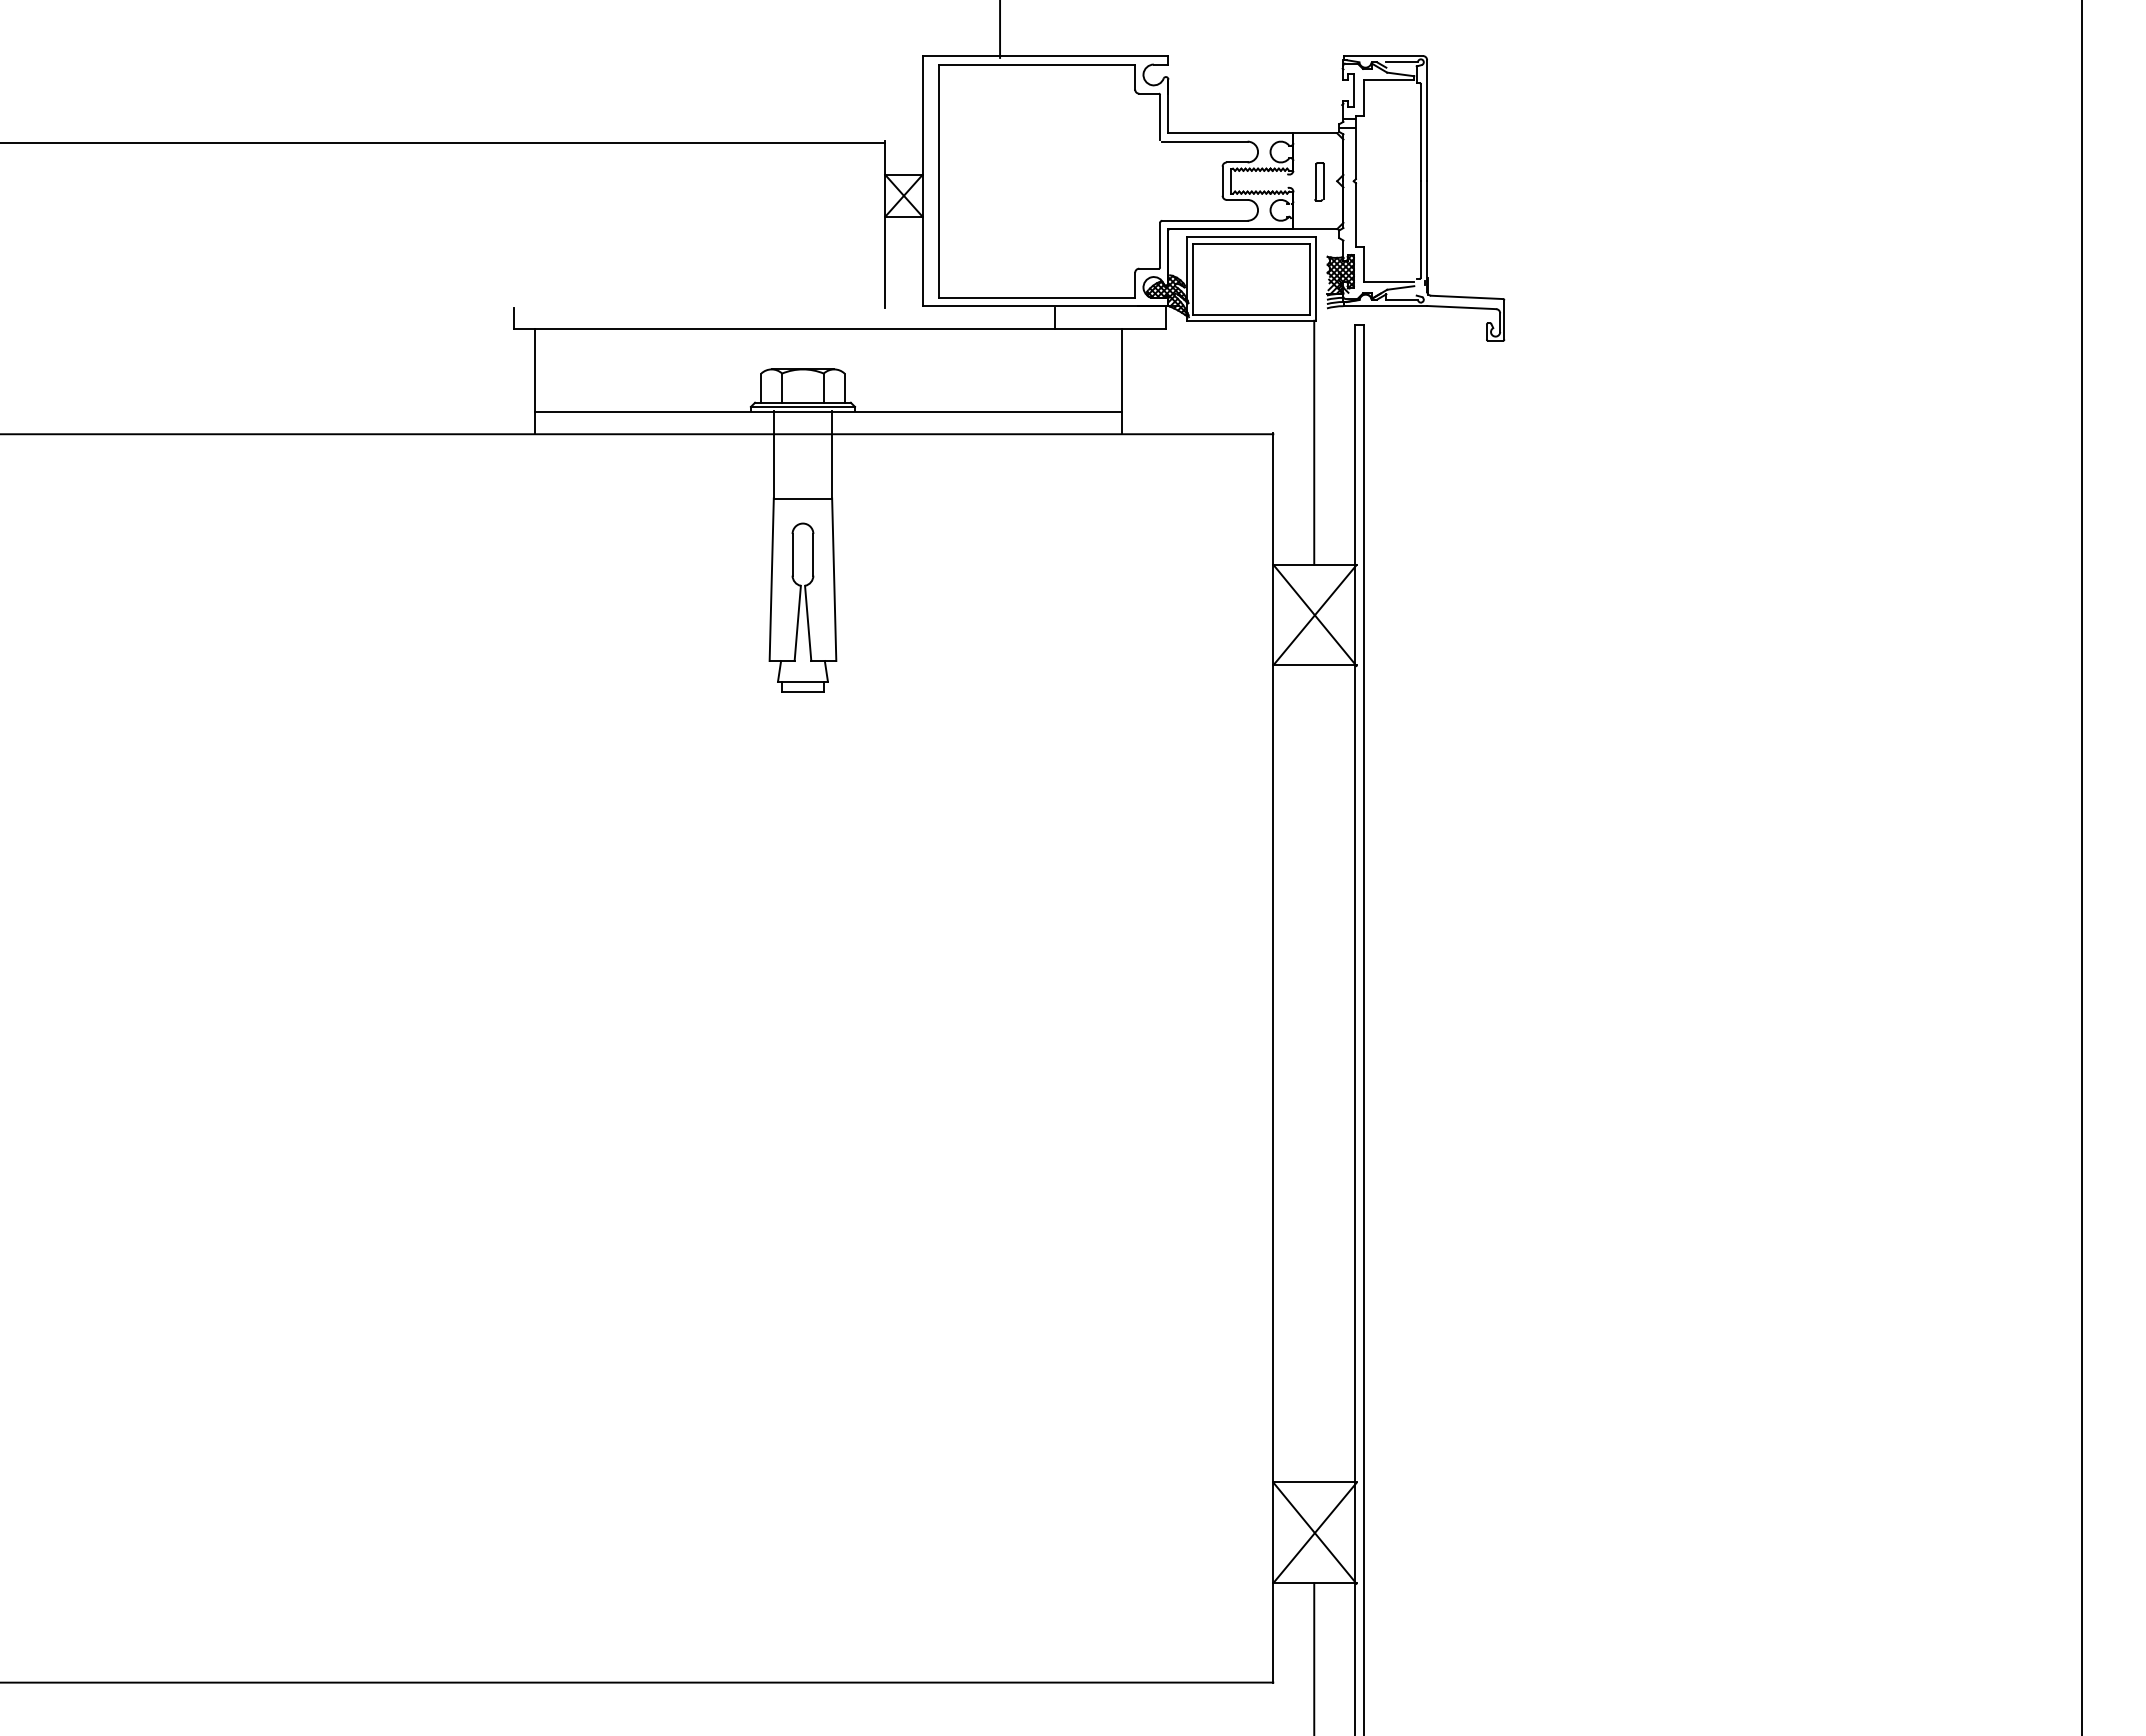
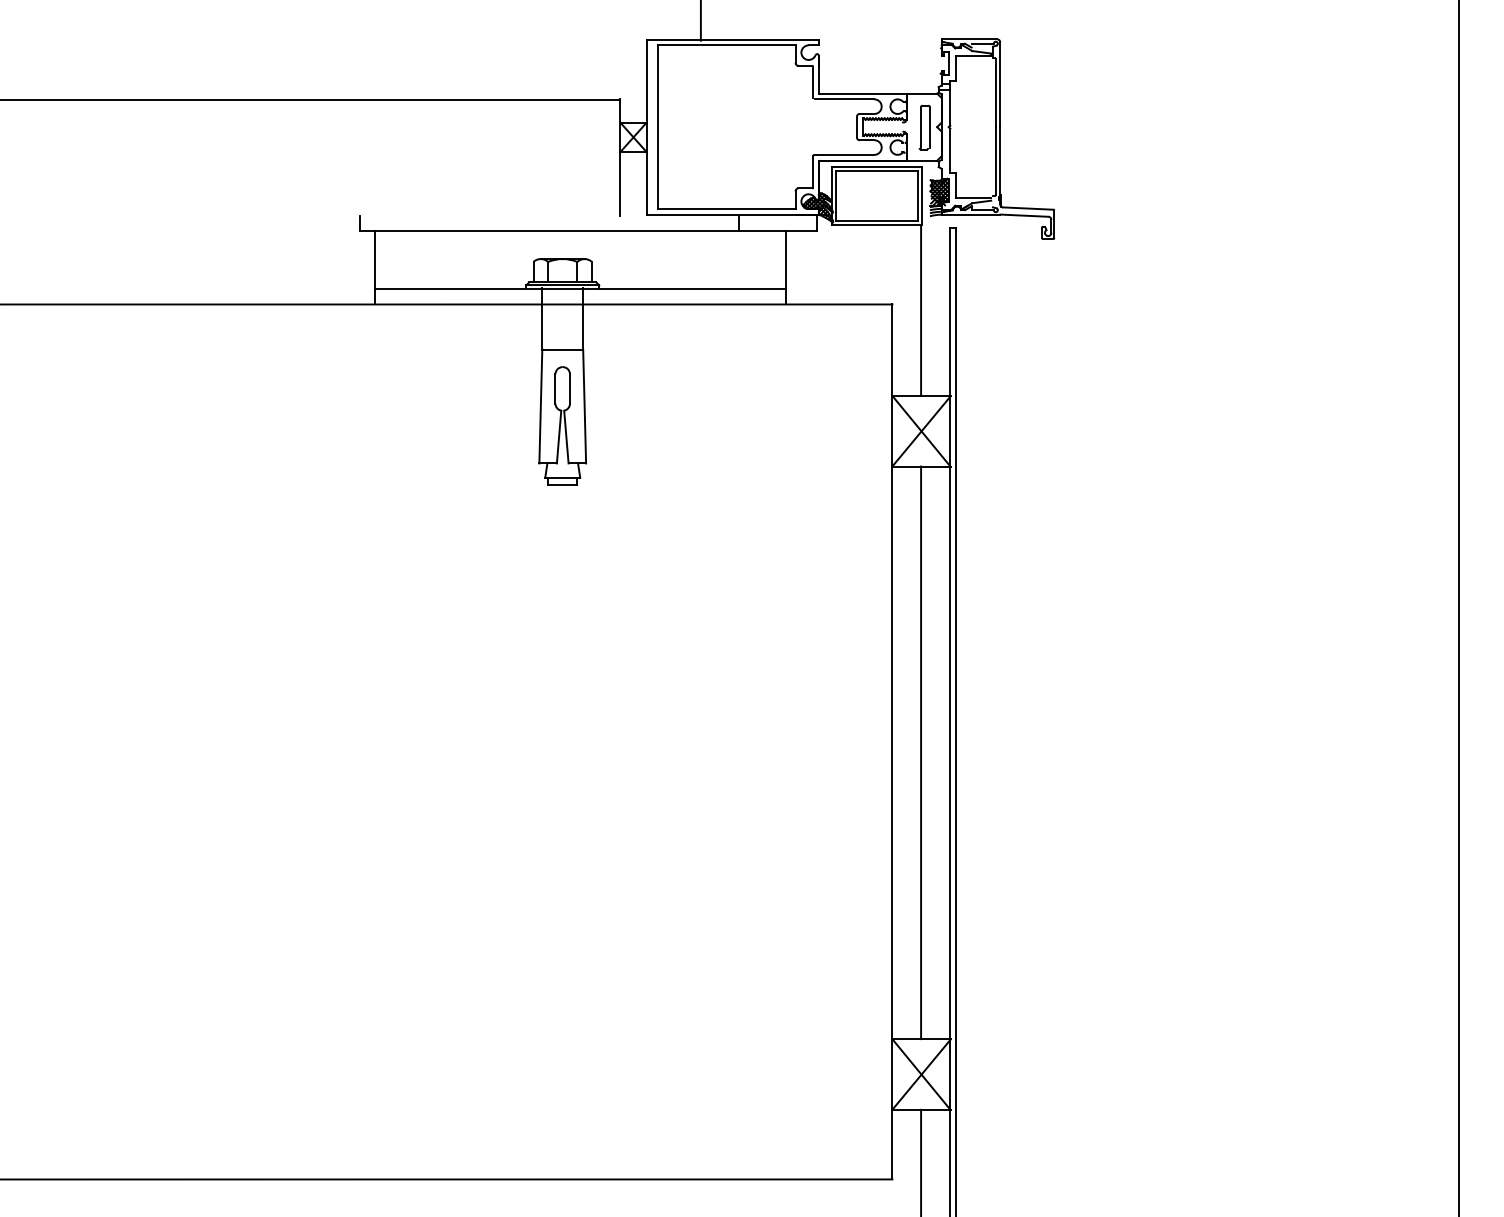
part: (1319, 181) -> (924, 127), size x1.67
line: (1314, 1073) -> (921, 752), added

